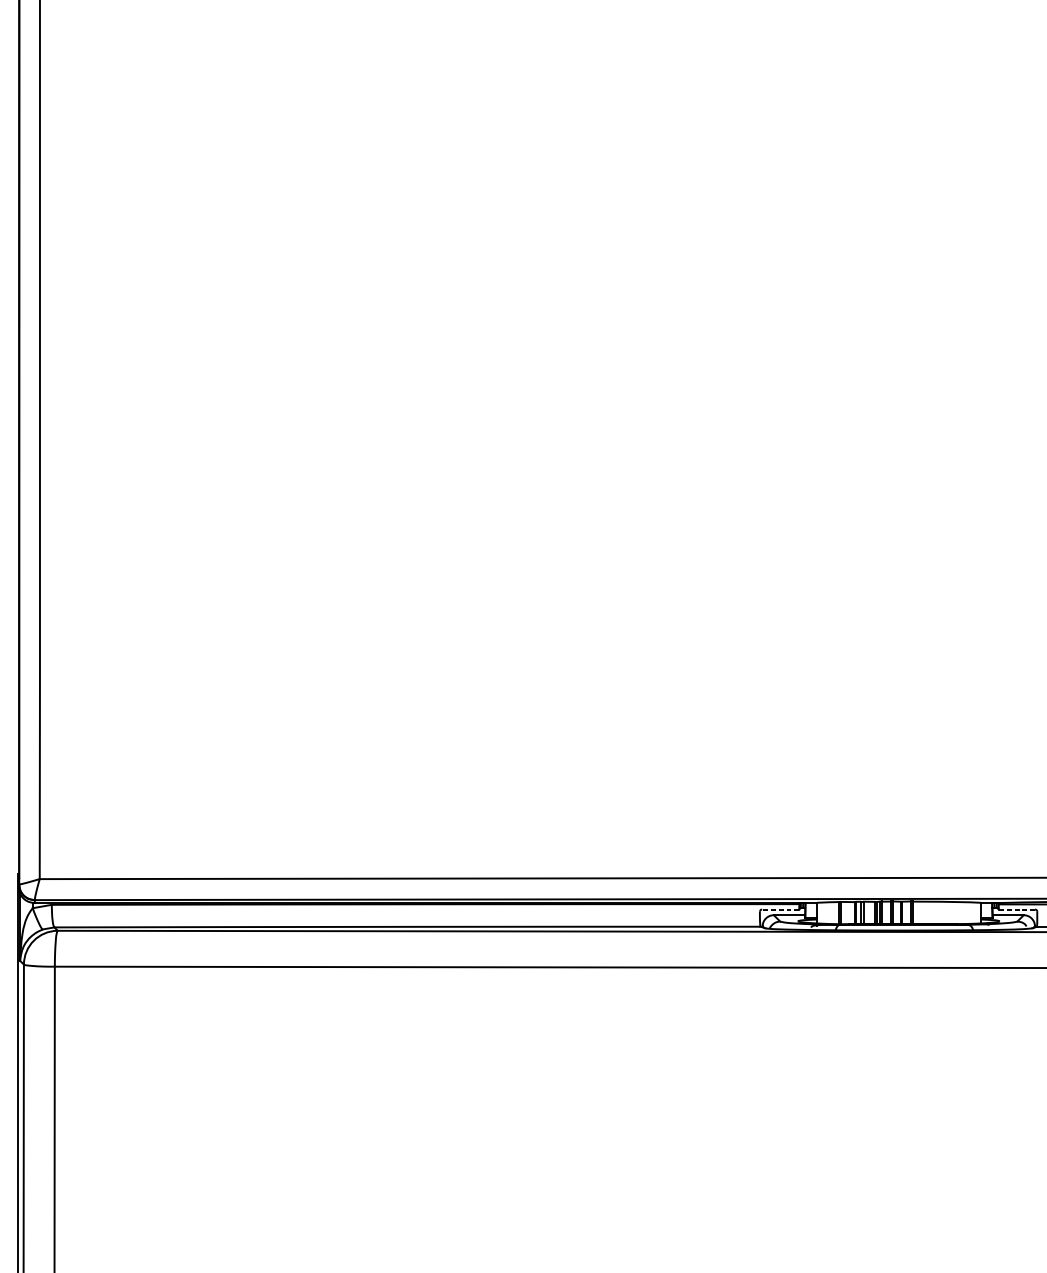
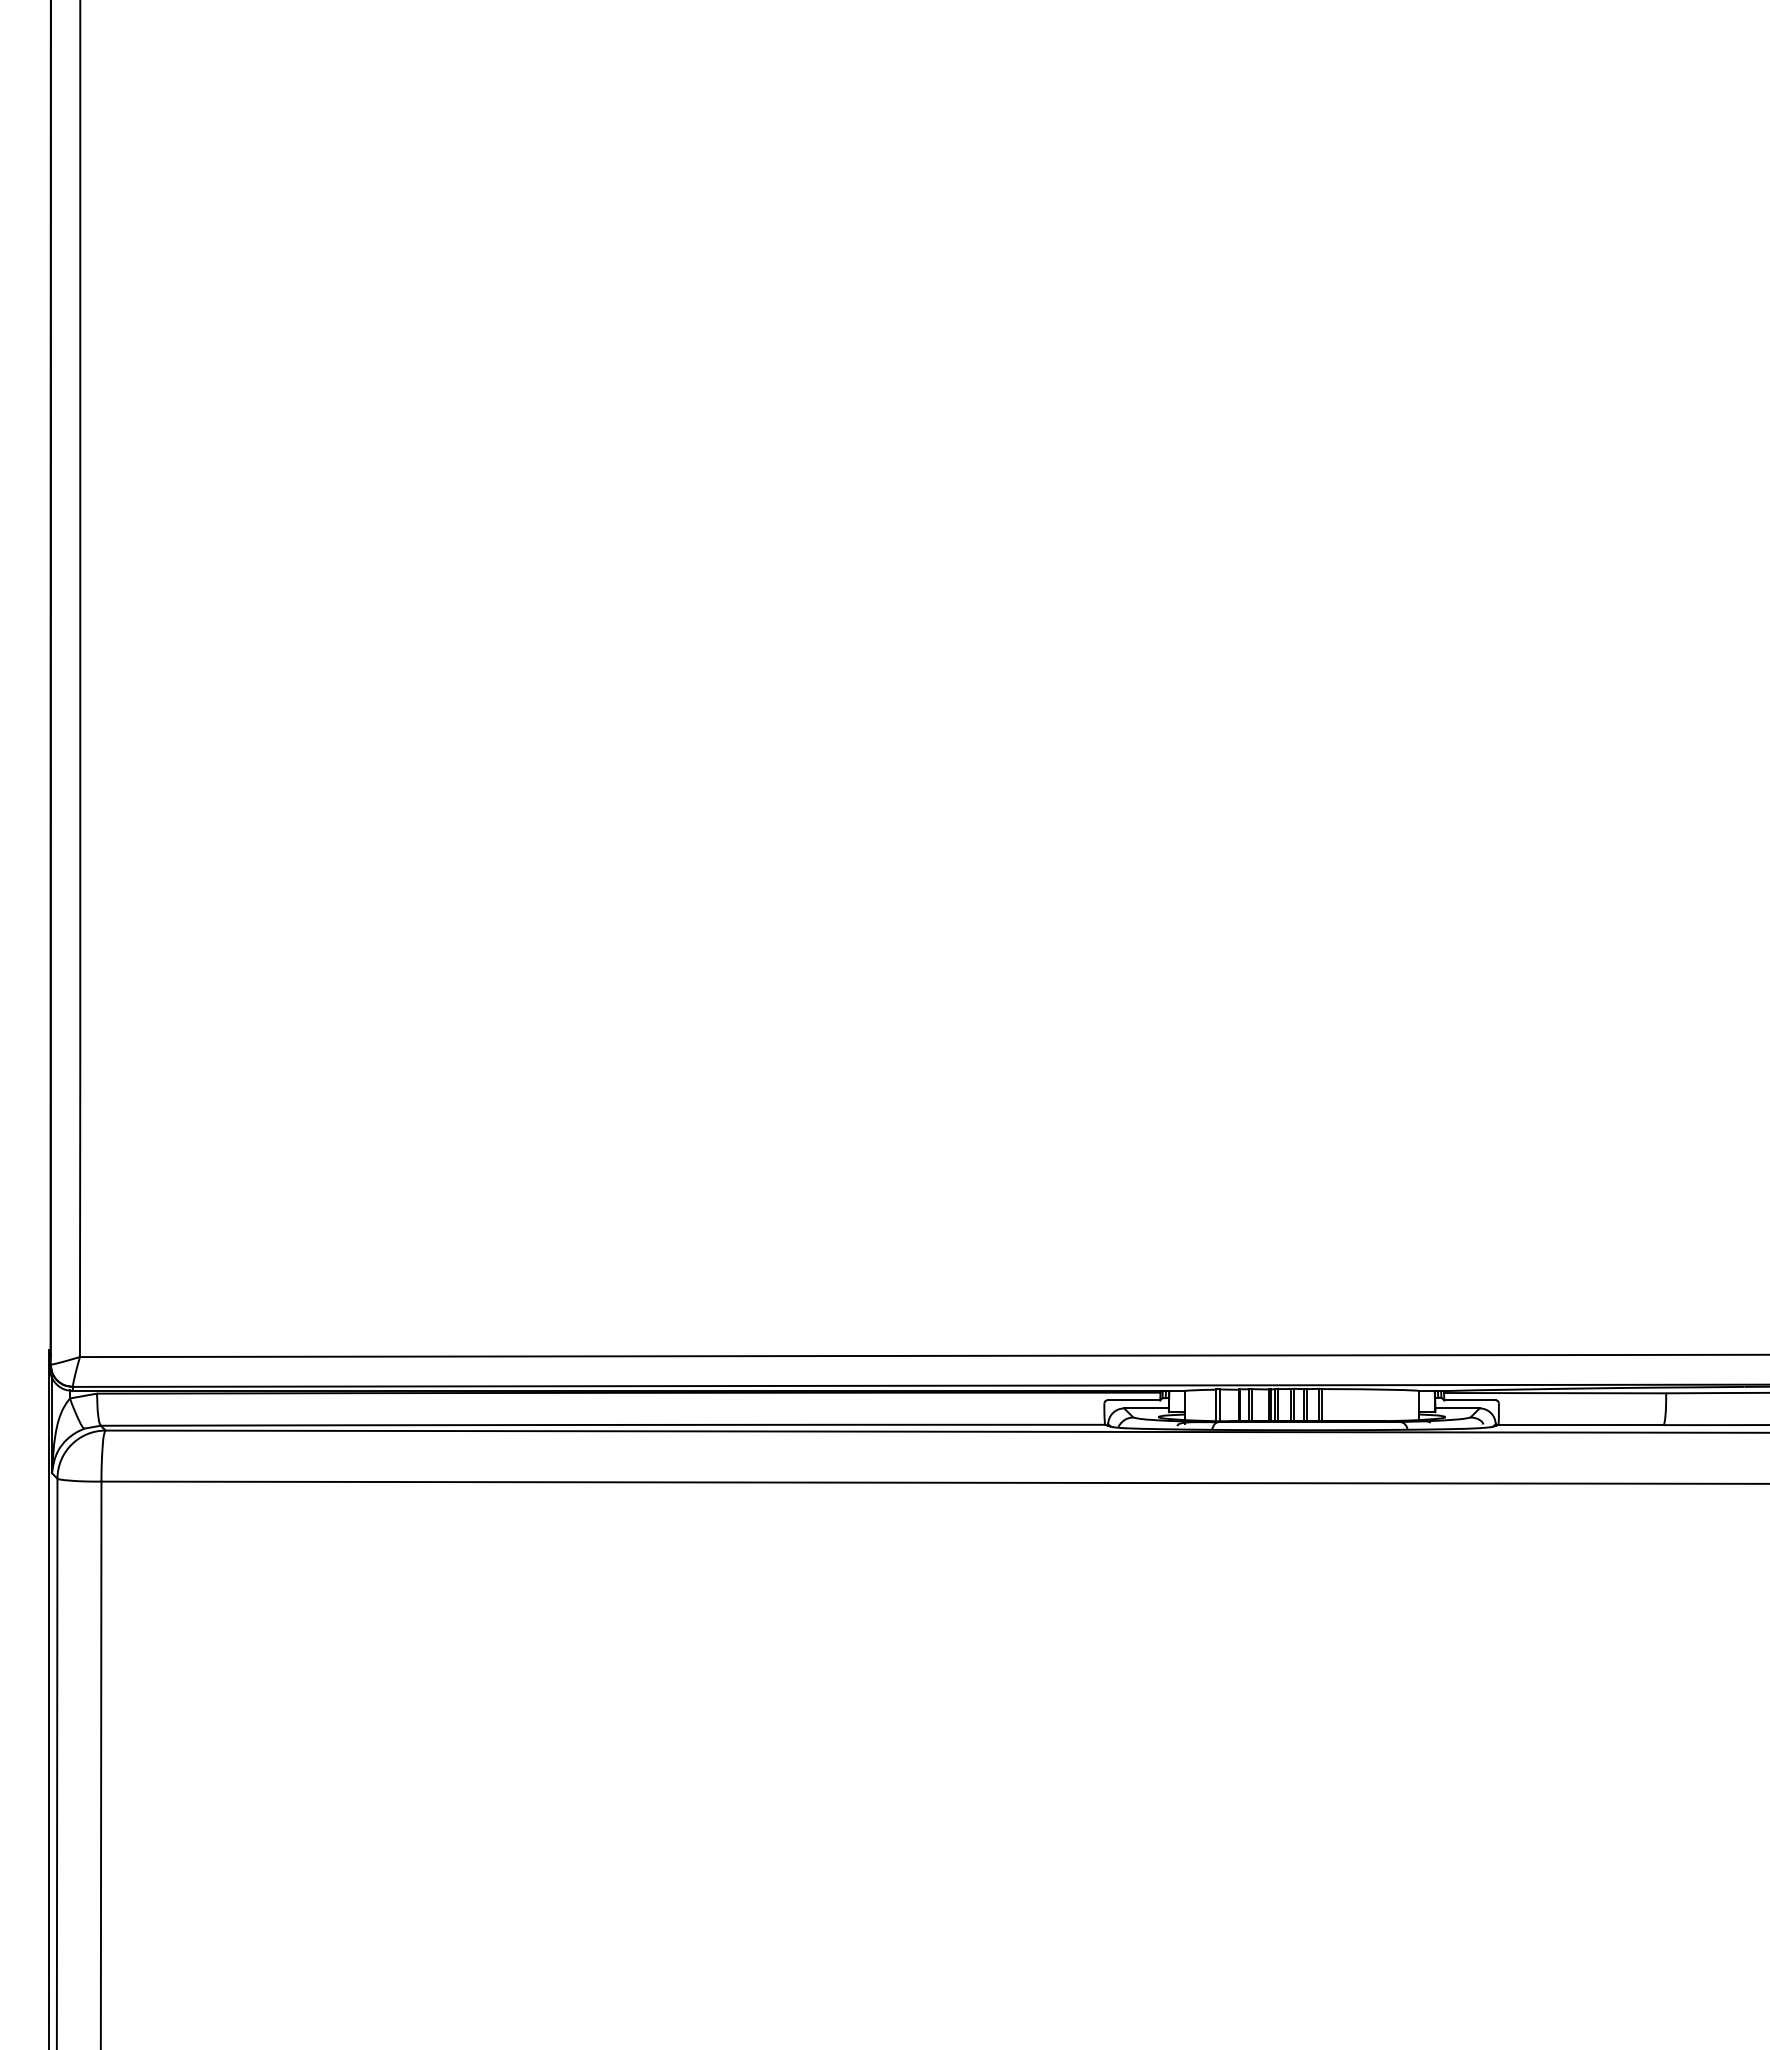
line: (780, 909) -> (1133, 1400), dashed -> solid
line: (1017, 909) -> (1470, 1400), dashed -> solid

